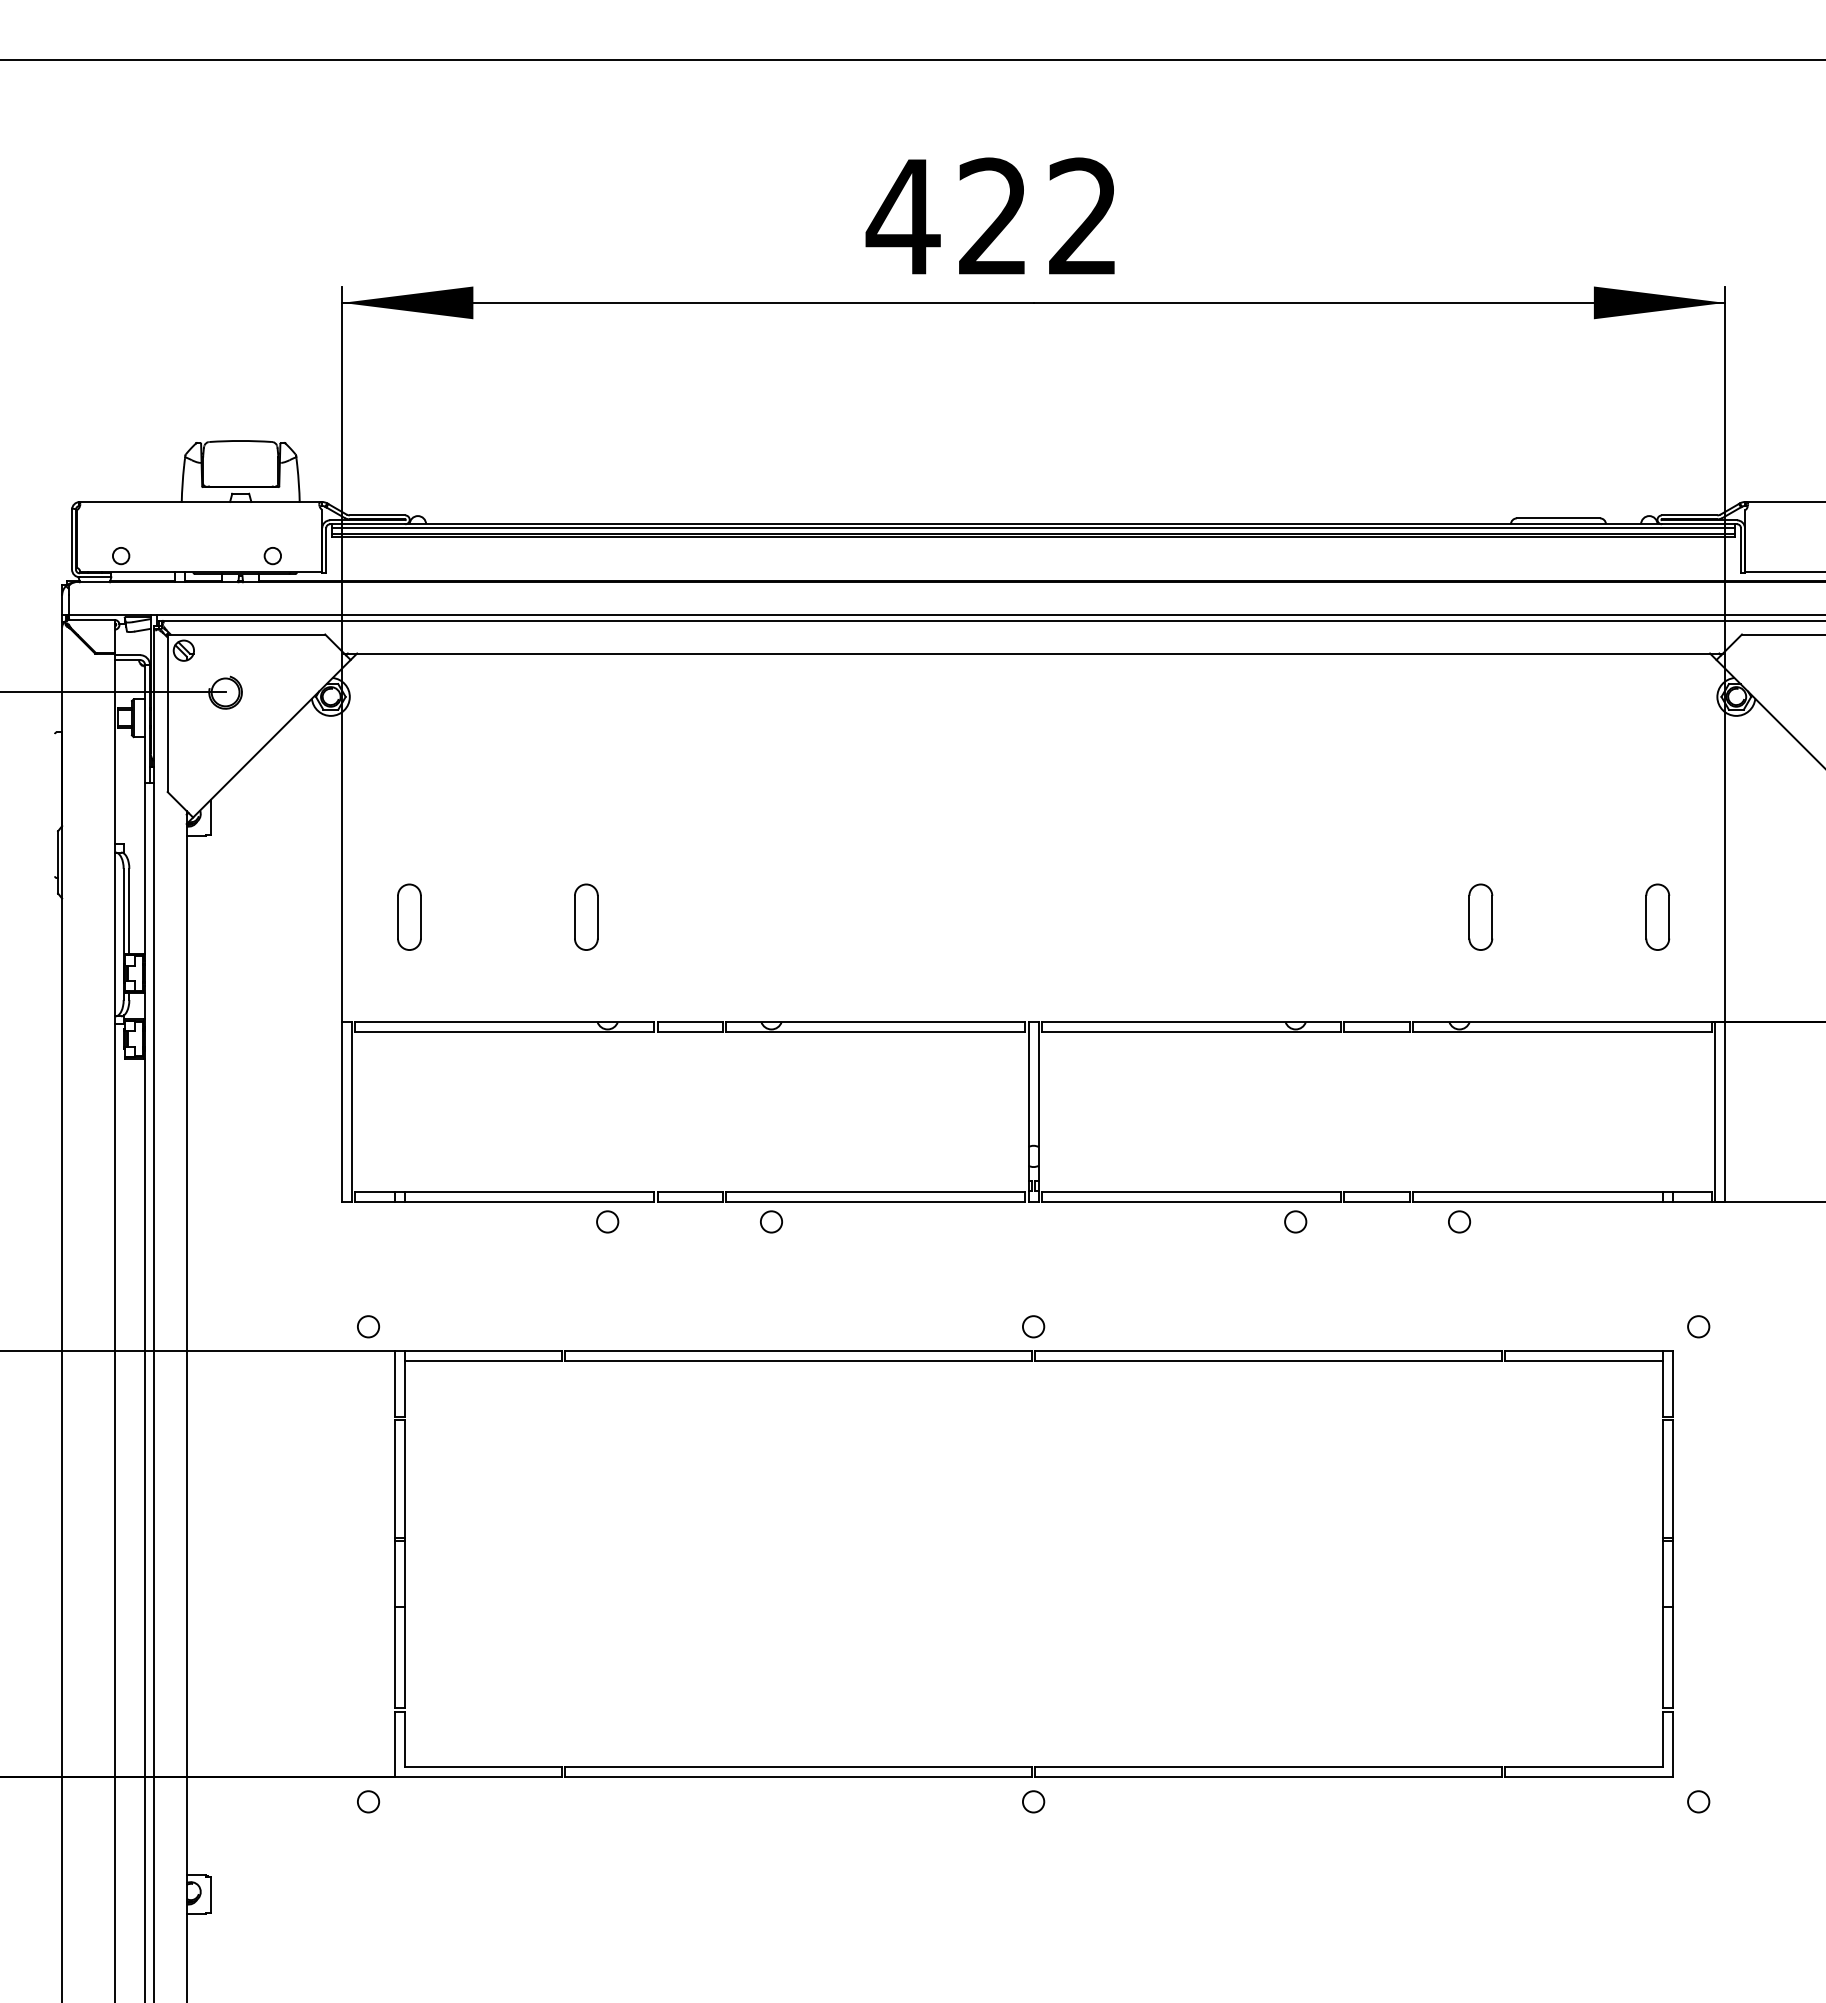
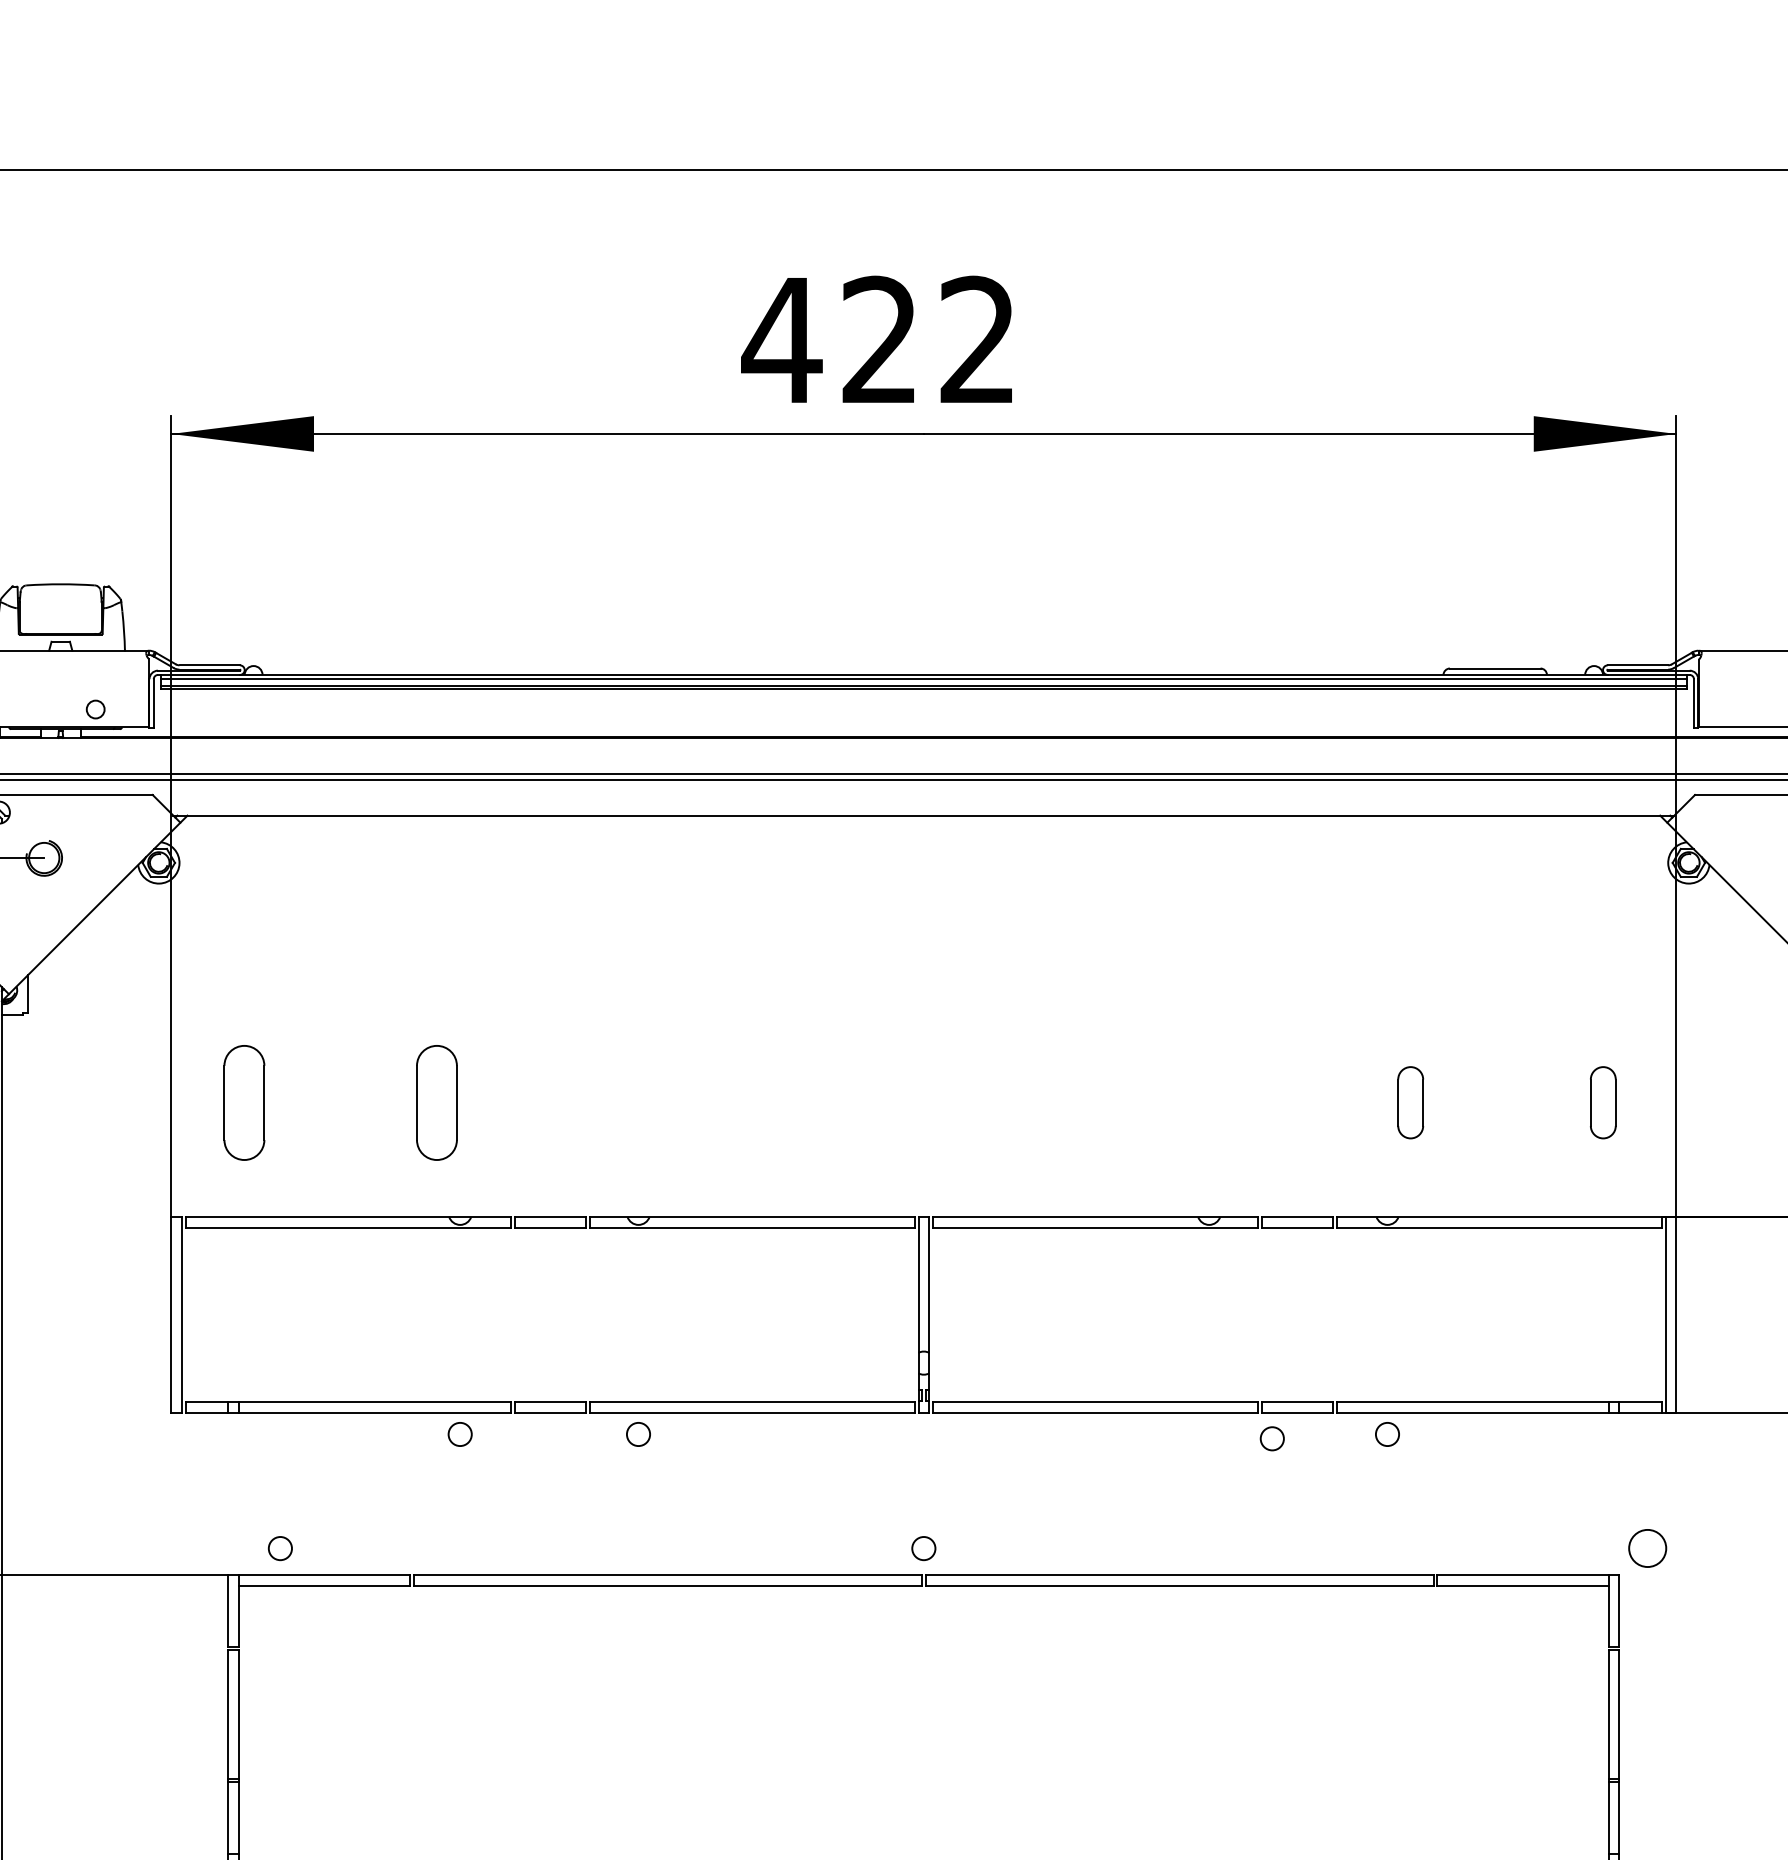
part: (409, 916) -> (244, 1101), size x1.6
part: (586, 916) -> (437, 1101), size x1.6
circle: (1295, 1221) -> (1272, 1438), moved
circle: (368, 1326) -> (280, 1548), moved
circle: (1698, 1326) -> (1647, 1548), size x1.6

